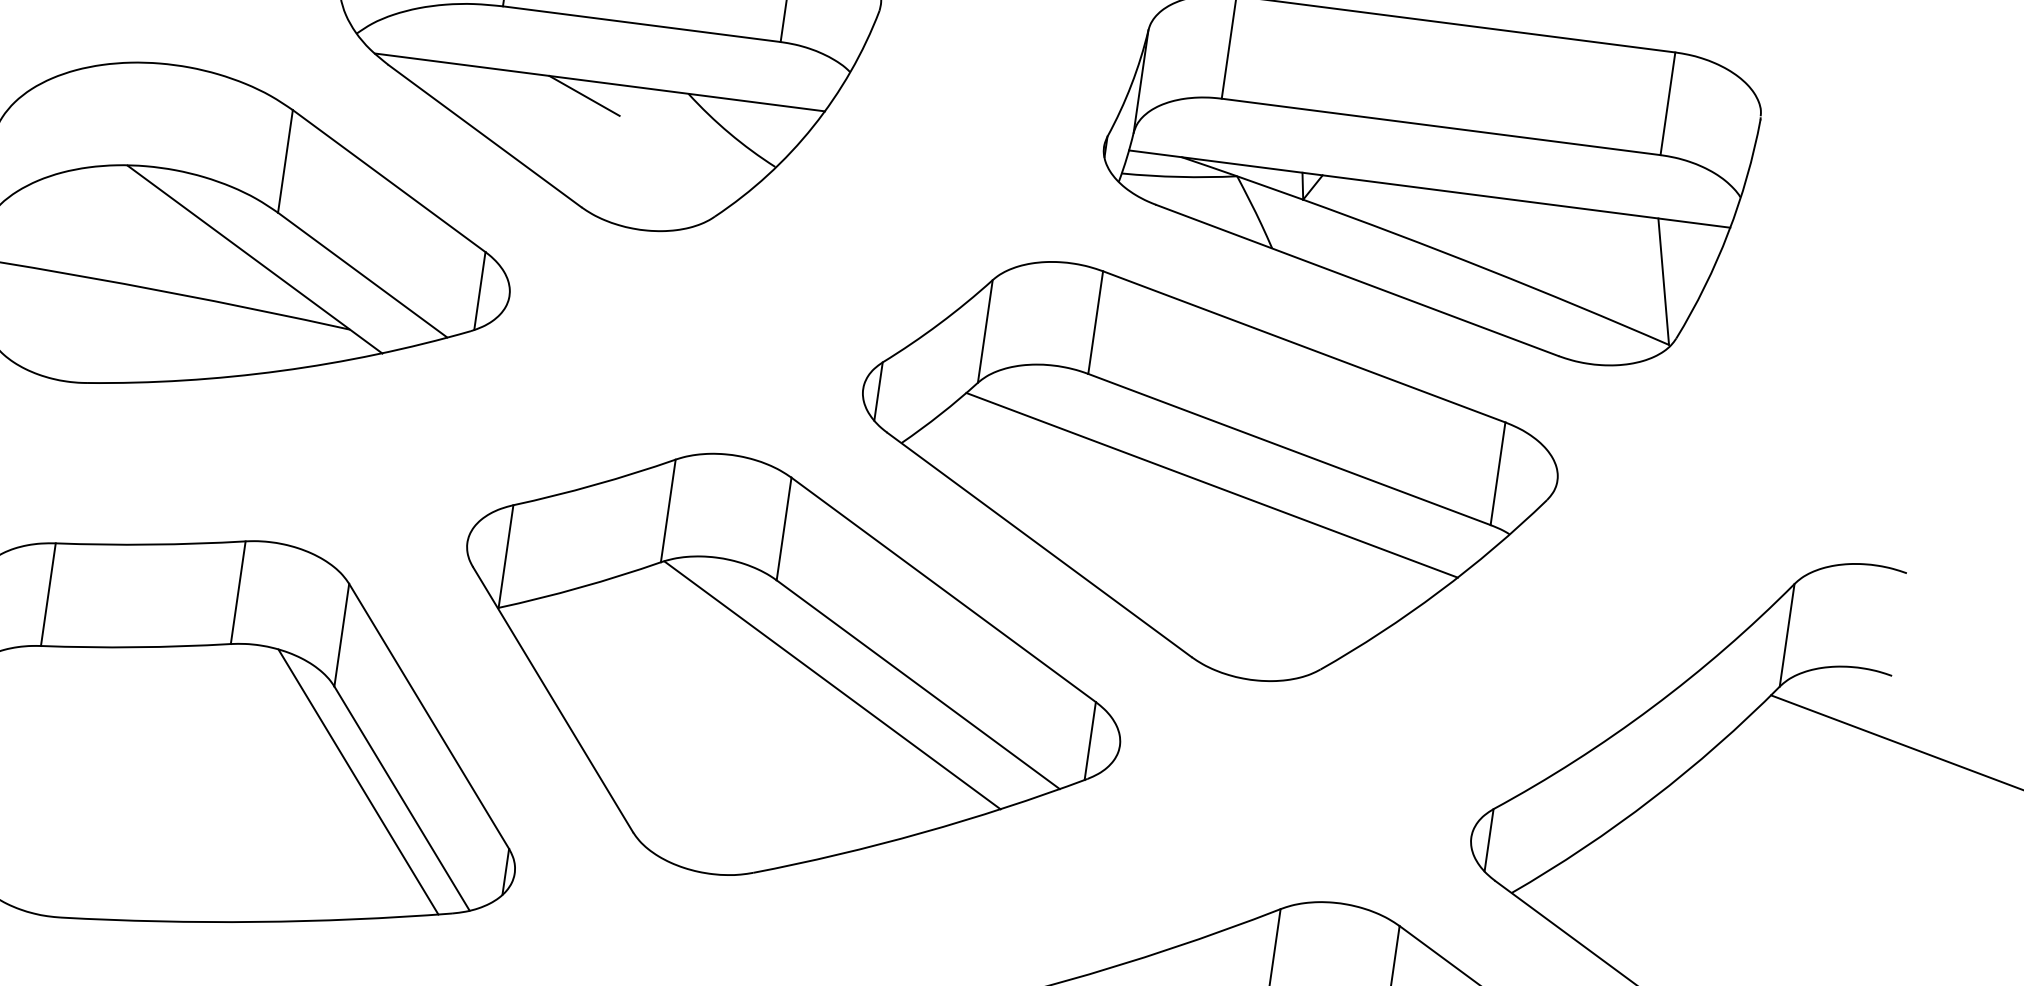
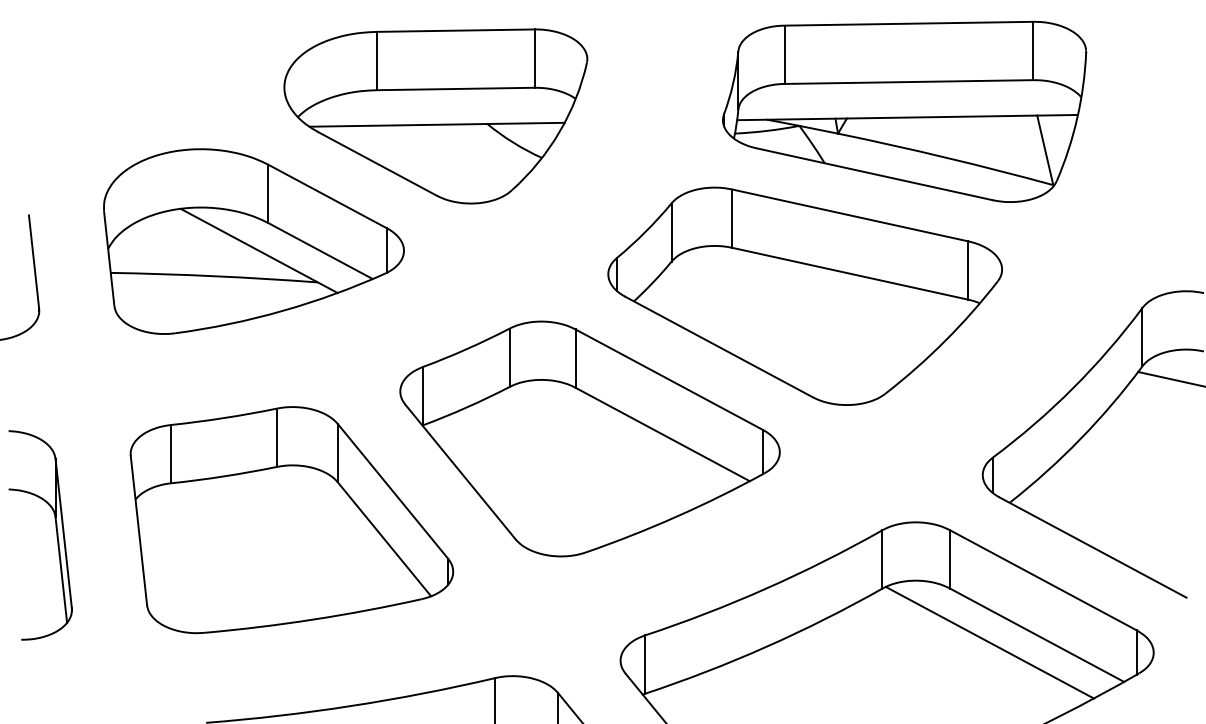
line: (584, 95) -> (429, 133), removed
line: (1212, 484) -> (810, 299), removed
line: (831, 684) -> (614, 441), removed
line: (357, 781) -> (358, 533), removed

